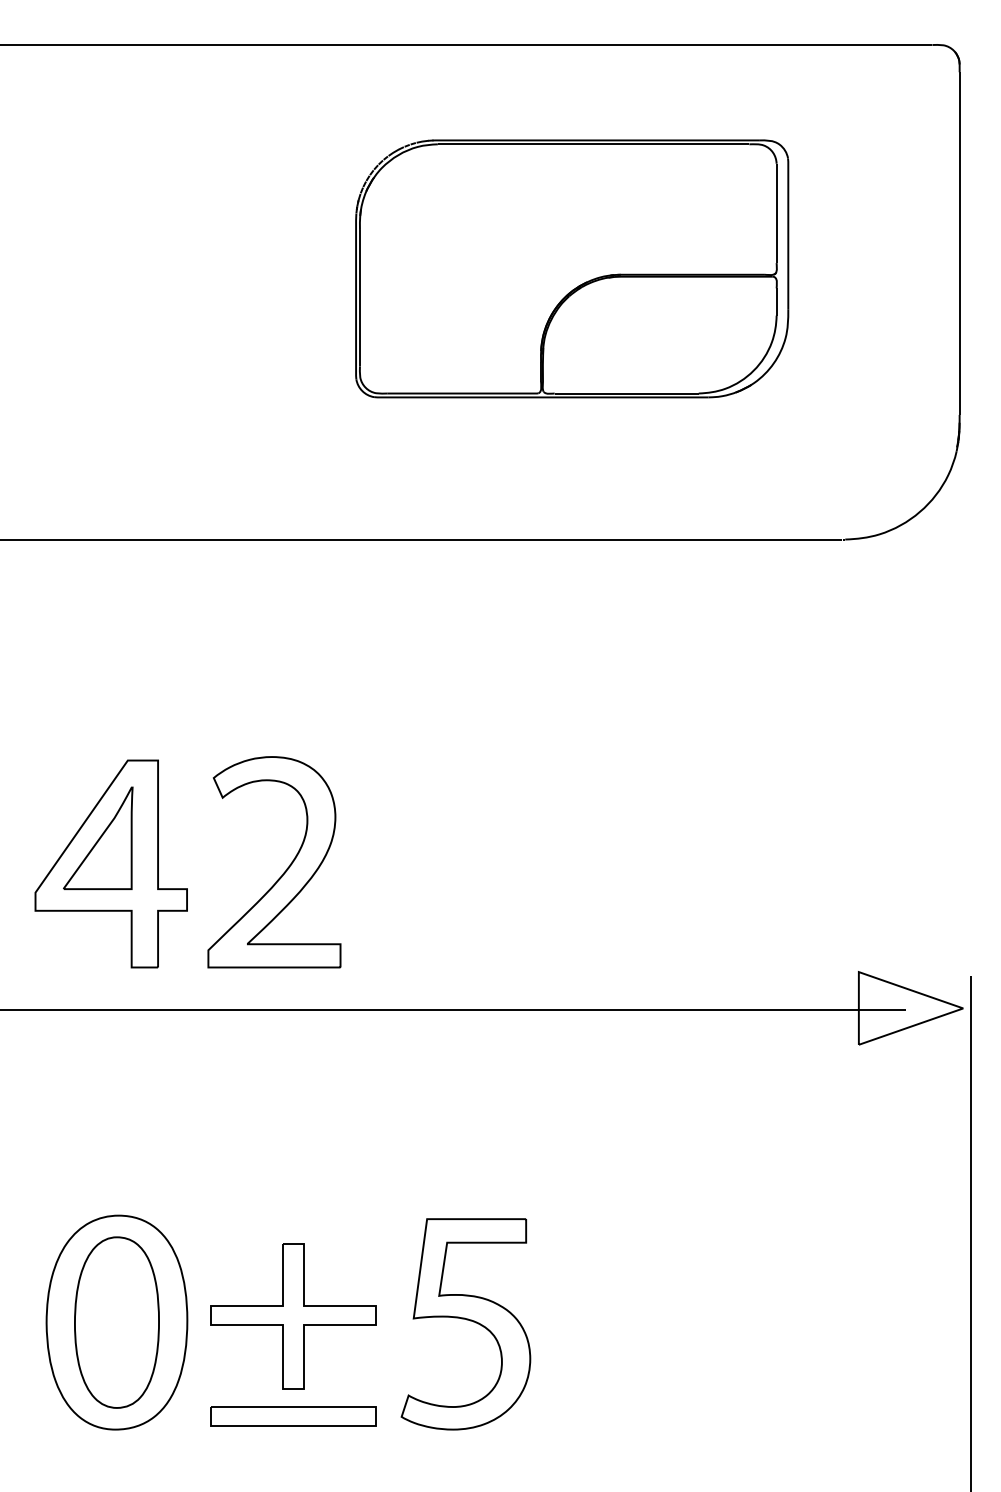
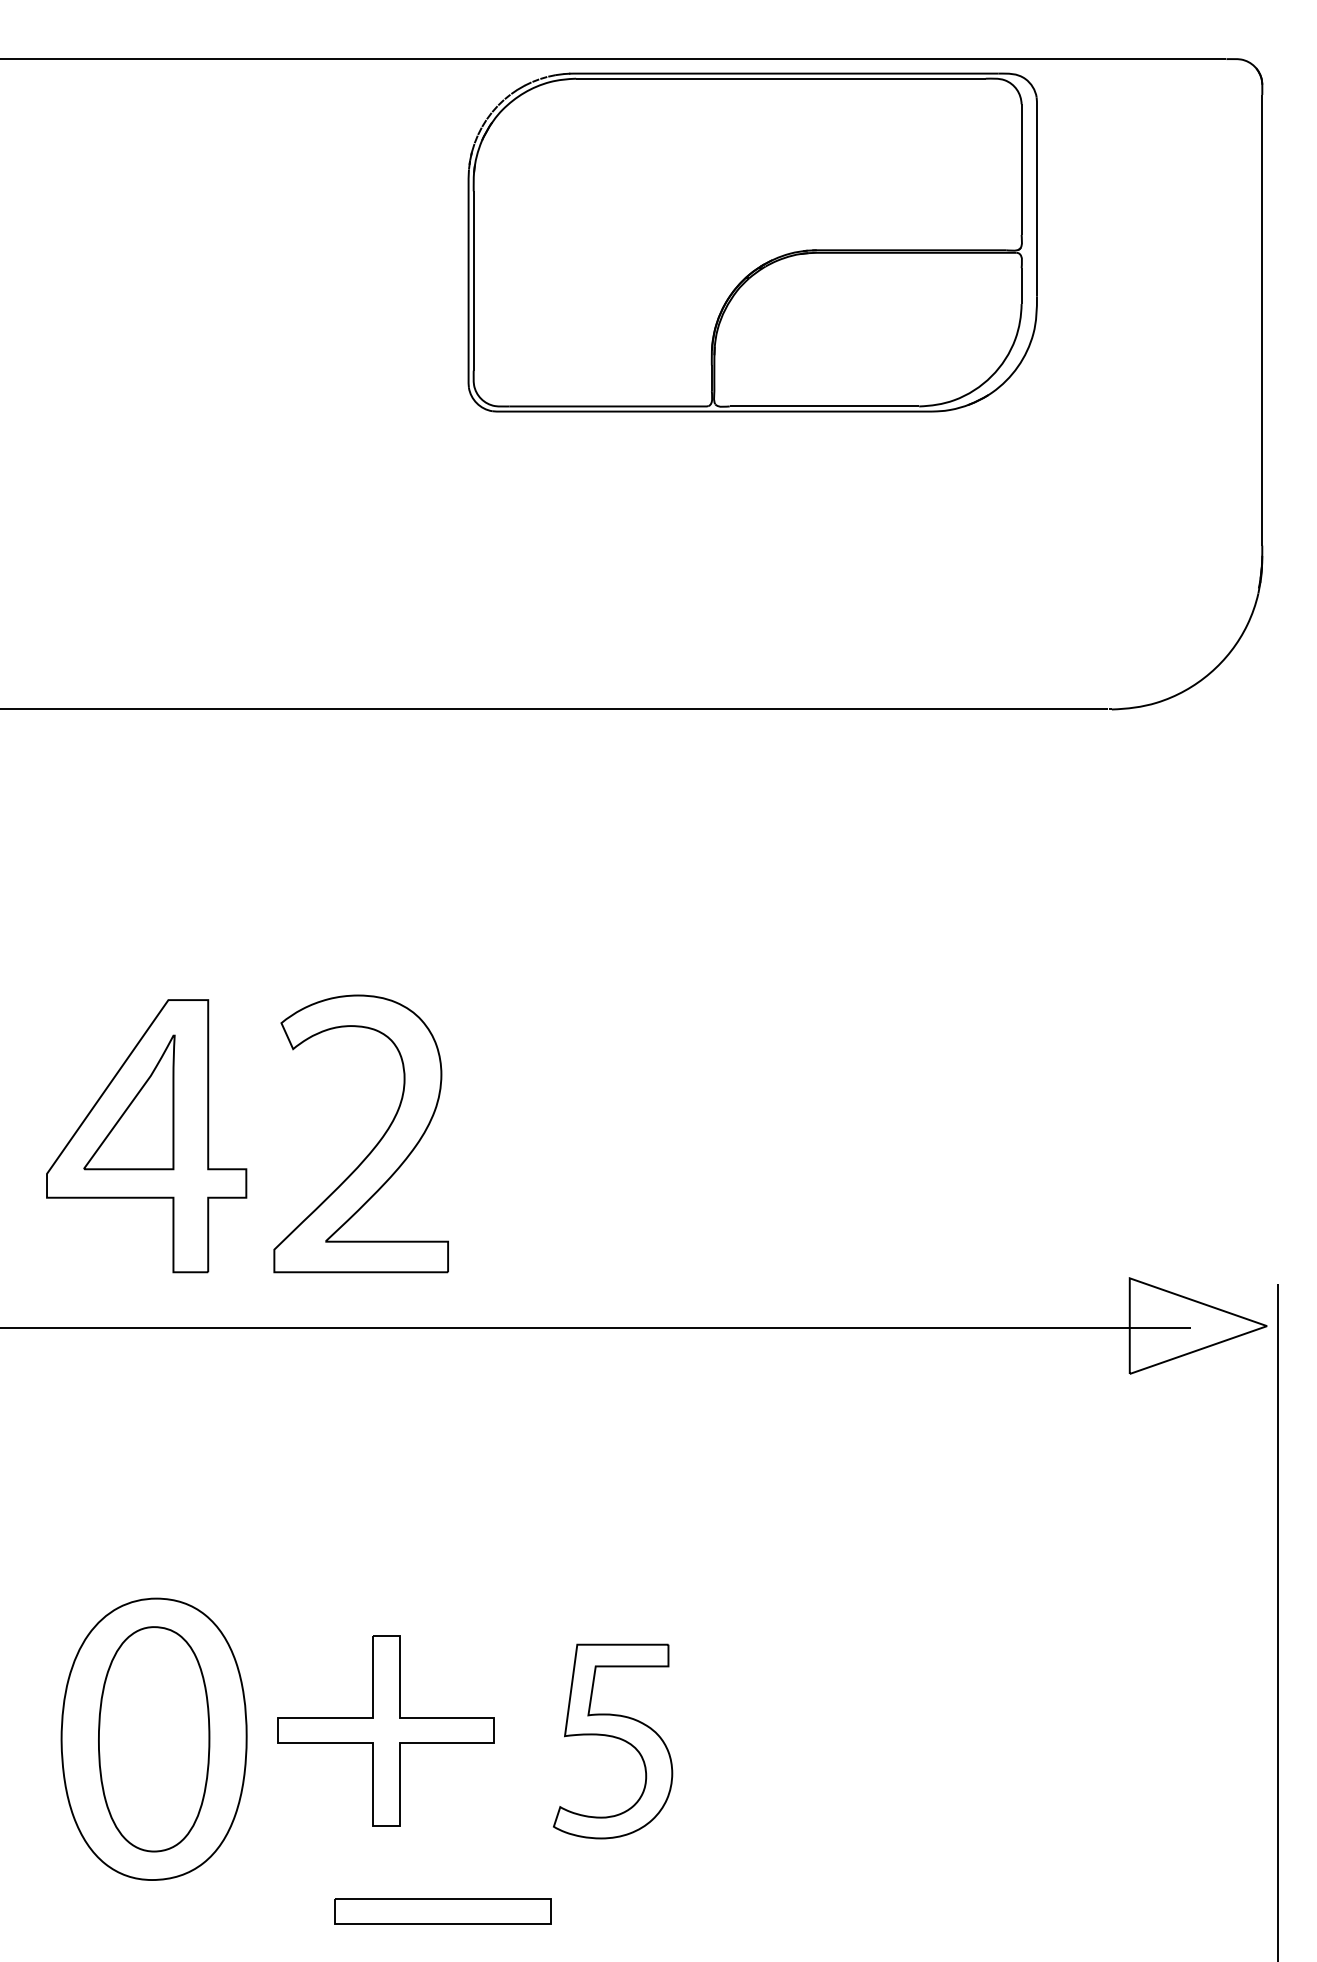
part: (571, 268) -> (752, 242), moved
part: (465, 1324) -> (612, 1741), size x0.7
part: (292, 1416) -> (442, 1911), moved

